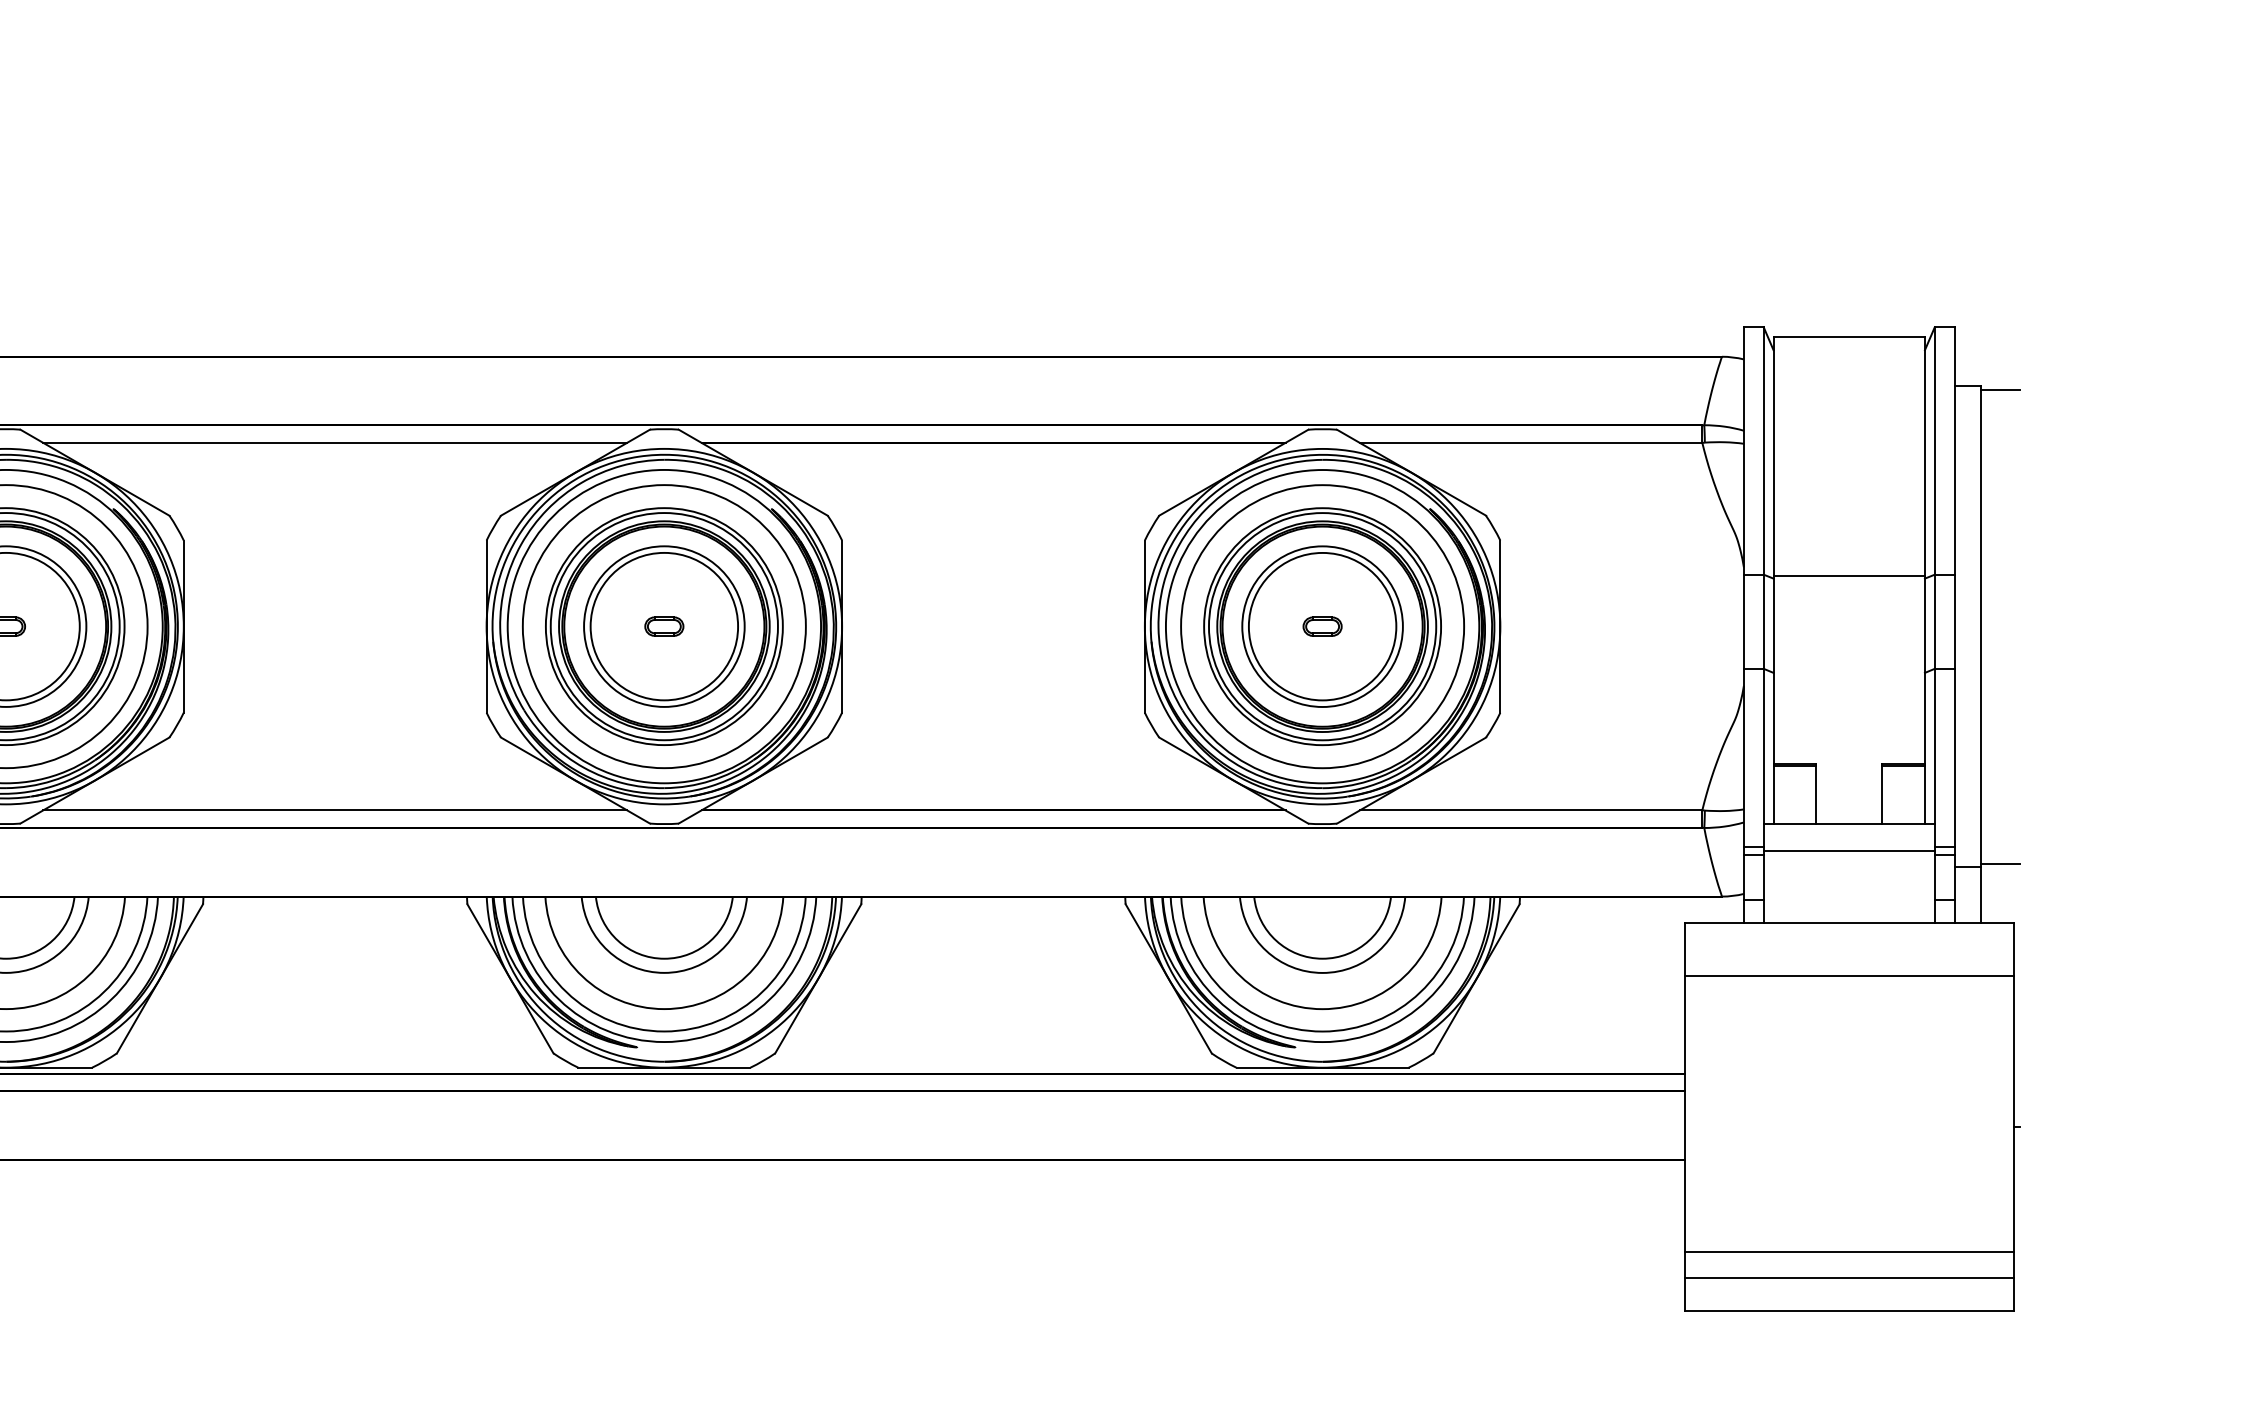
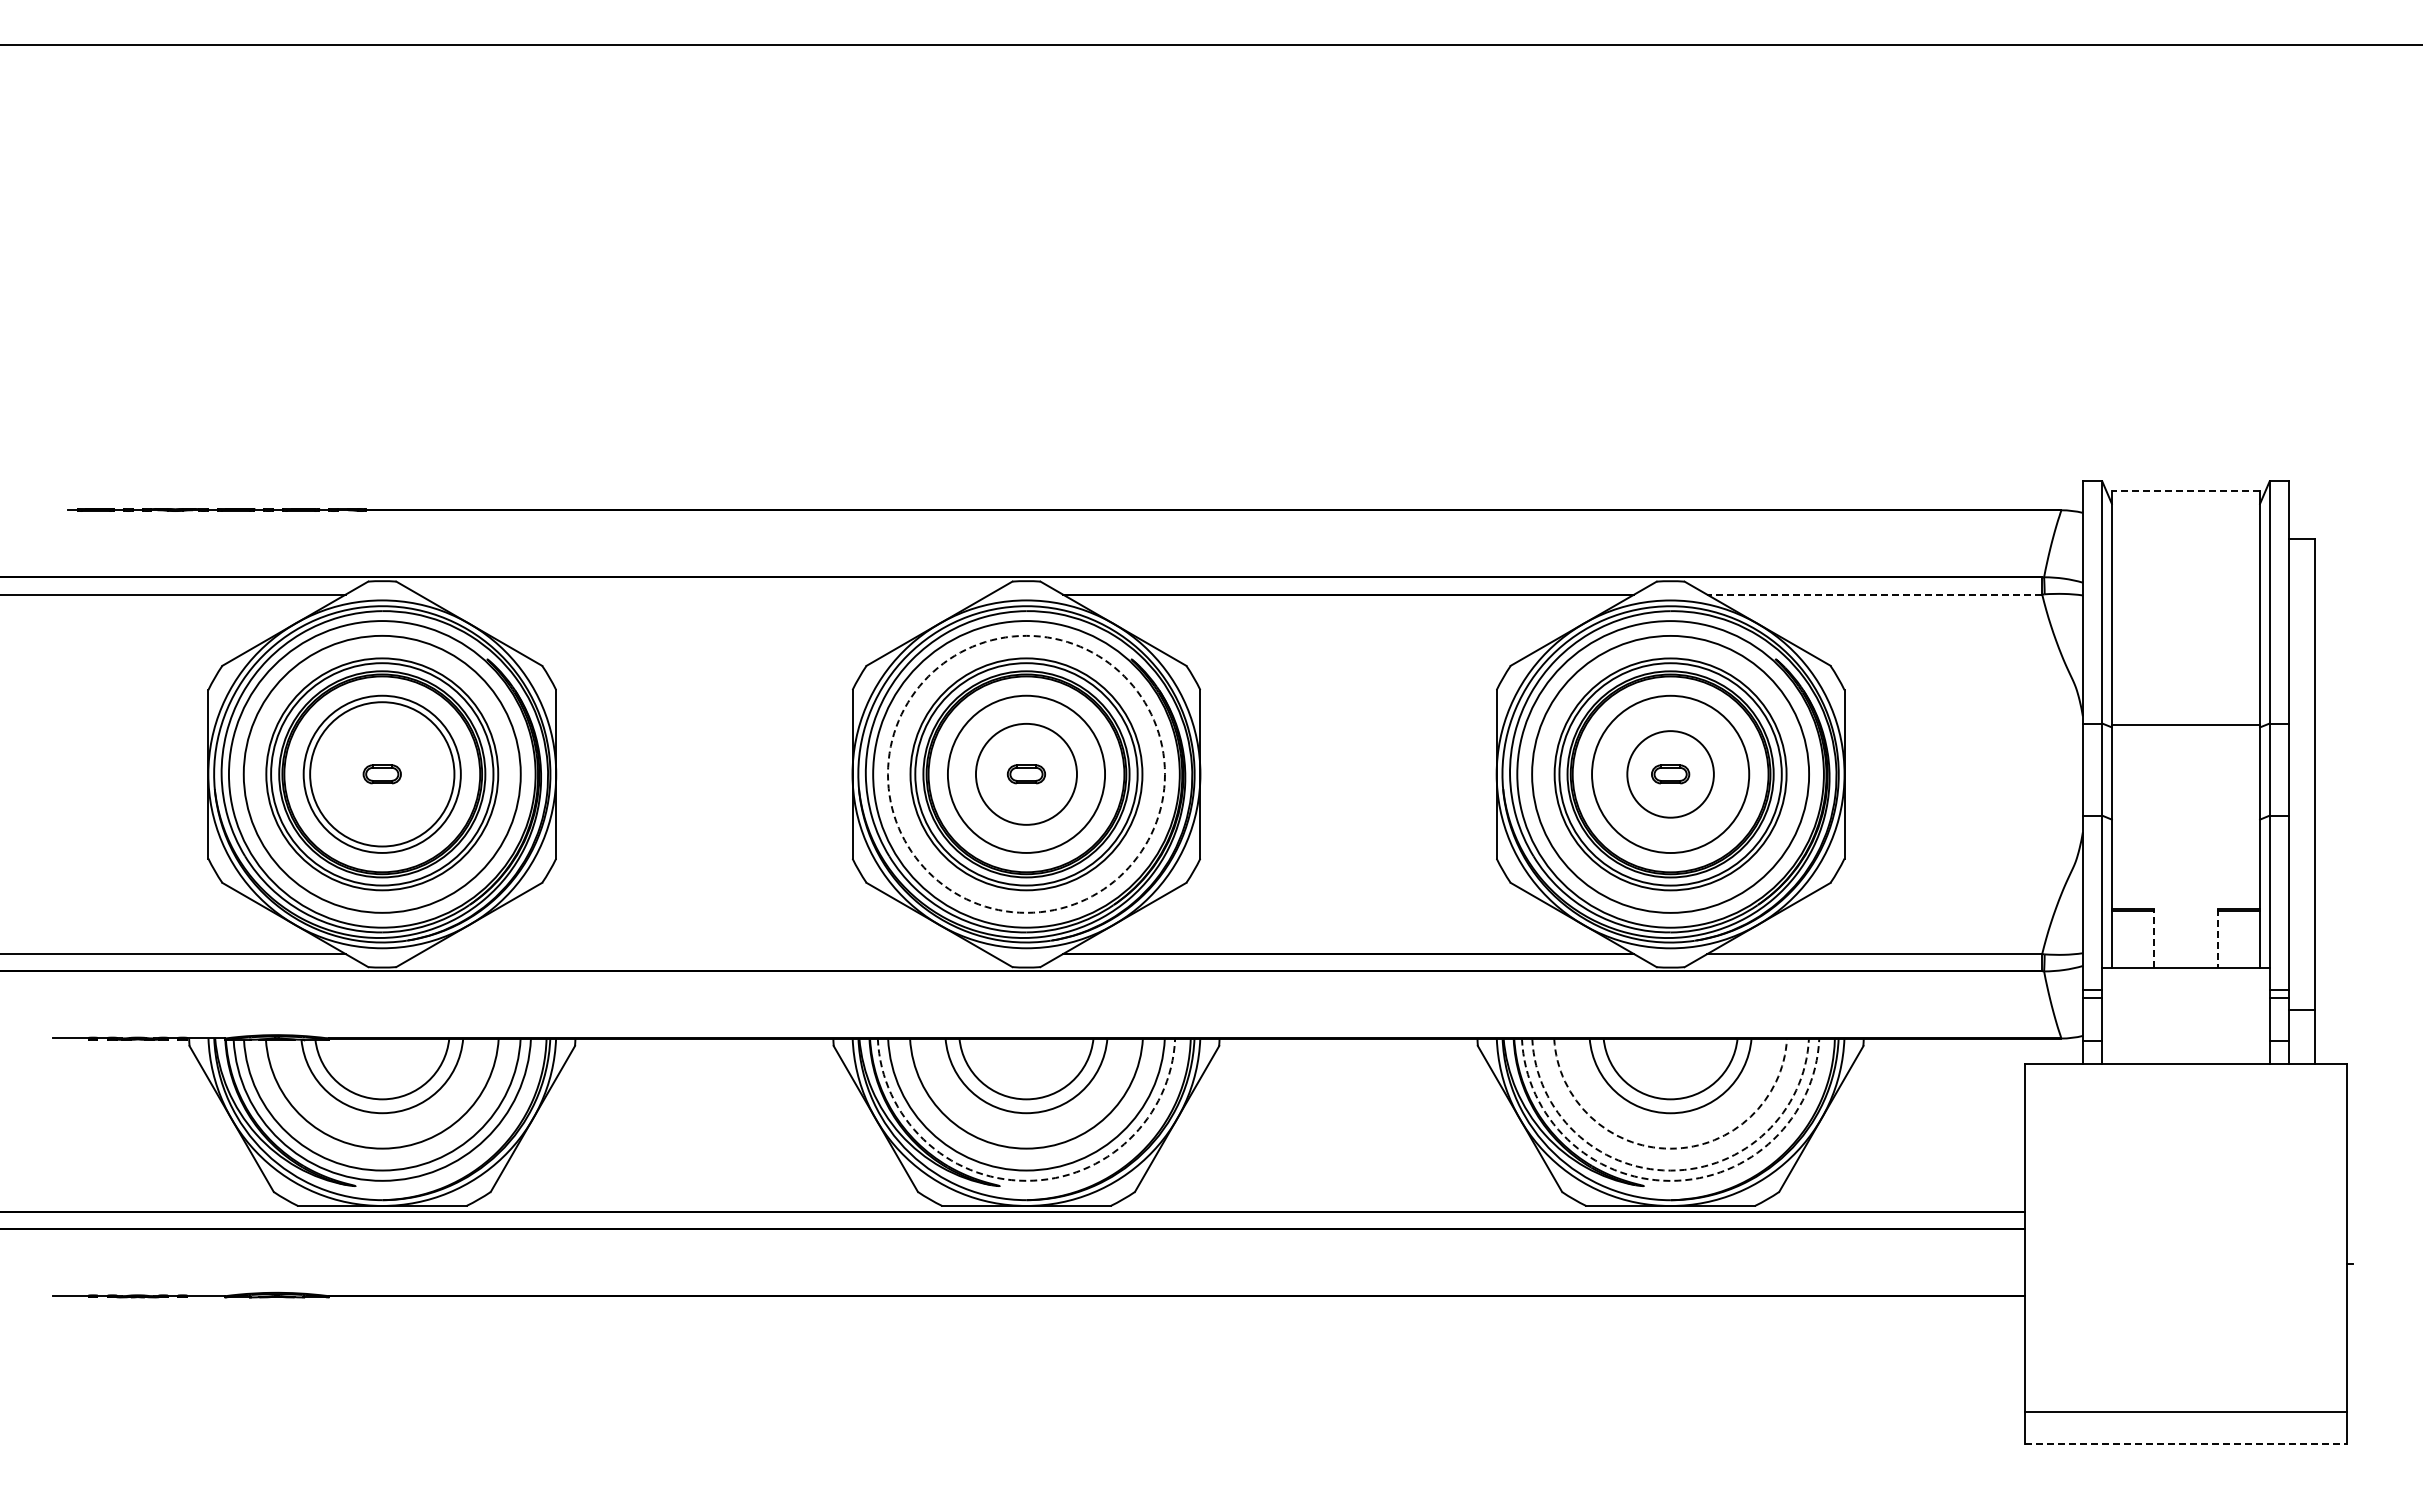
line: (1848, 336) -> (2185, 490), solid -> dashed
line: (2000, 389) -> (2333, 542), removed
line: (335, 442) -> (704, 594), removed
line: (1530, 442) -> (1874, 594), solid -> dashed
circle: (663, 625) -> (1025, 773), solid -> dashed
circle: (664, 626) -> (1026, 774), size x0.7
circle: (1322, 626) -> (1670, 774), size x0.6
line: (1816, 793) -> (2153, 937), solid -> dashed
line: (1882, 794) -> (2218, 938), solid -> dashed
line: (335, 810) -> (704, 954), removed
line: (1848, 850) -> (2185, 993), removed
line: (2000, 863) -> (2333, 1006), removed
line: (1848, 975) -> (2185, 1115), removed
arc: (1322, 1008) -> (1670, 1148), solid -> dashed
arc: (1322, 1031) -> (1670, 1170), solid -> dashed
arc: (664, 1041) -> (1026, 1180), solid -> dashed
arc: (1322, 1041) -> (1670, 1180), solid -> dashed
line: (1848, 1252) -> (2185, 1386), removed
line: (1849, 1311) -> (2186, 1444), solid -> dashed

